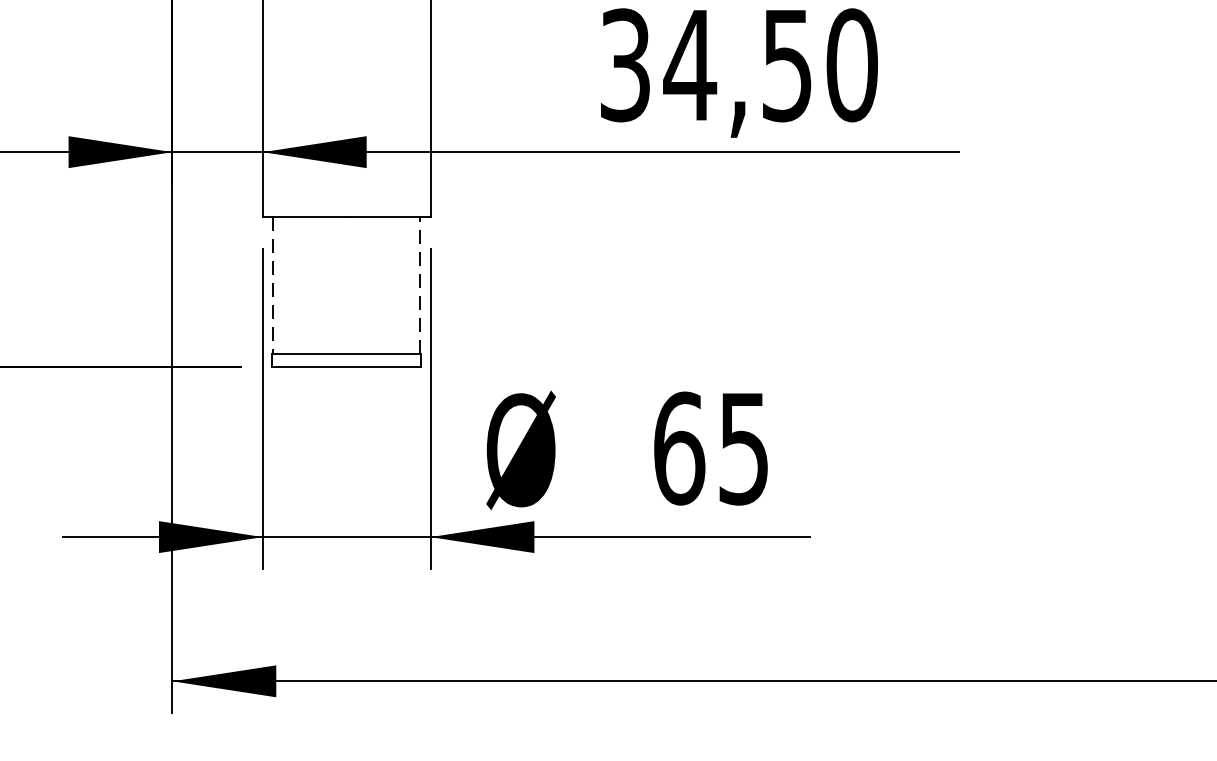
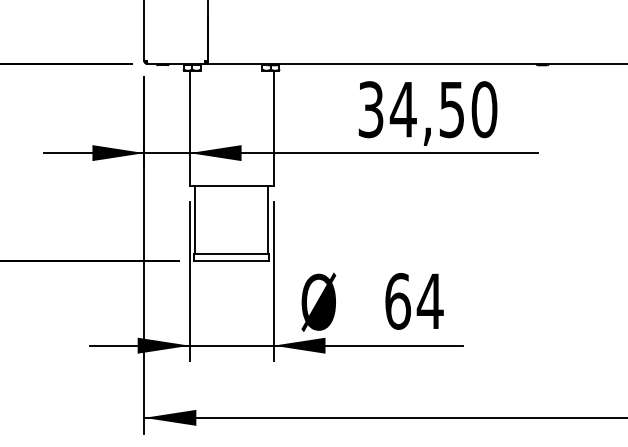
line: (420, 284) -> (268, 219), dashed -> solid
line: (272, 286) -> (194, 220), dashed -> solid
text: (742, 448) -> (429, 301), 65 -> 64

